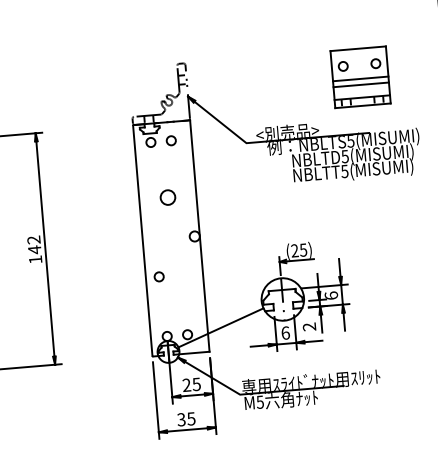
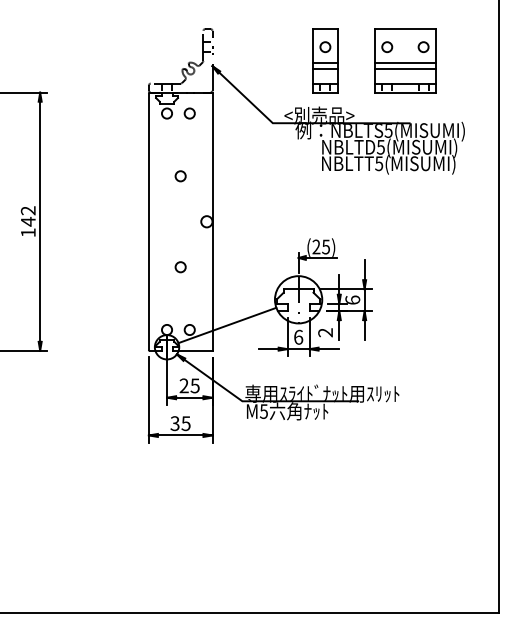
part: (288, 83) -> (325, 60), added
circle: (167, 197) -> (180, 176), size x0.62
circle: (159, 277) -> (180, 267), moved

